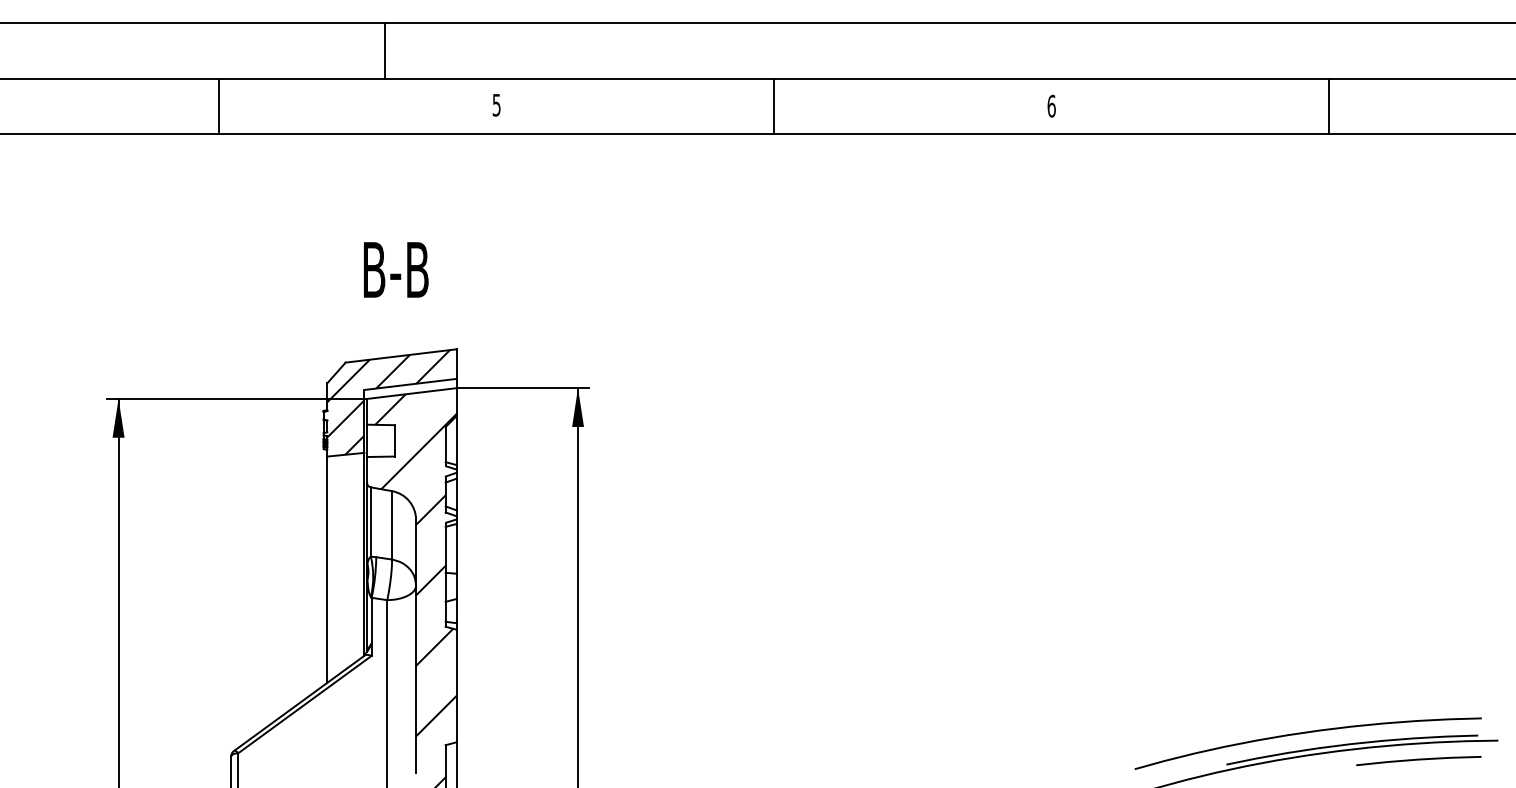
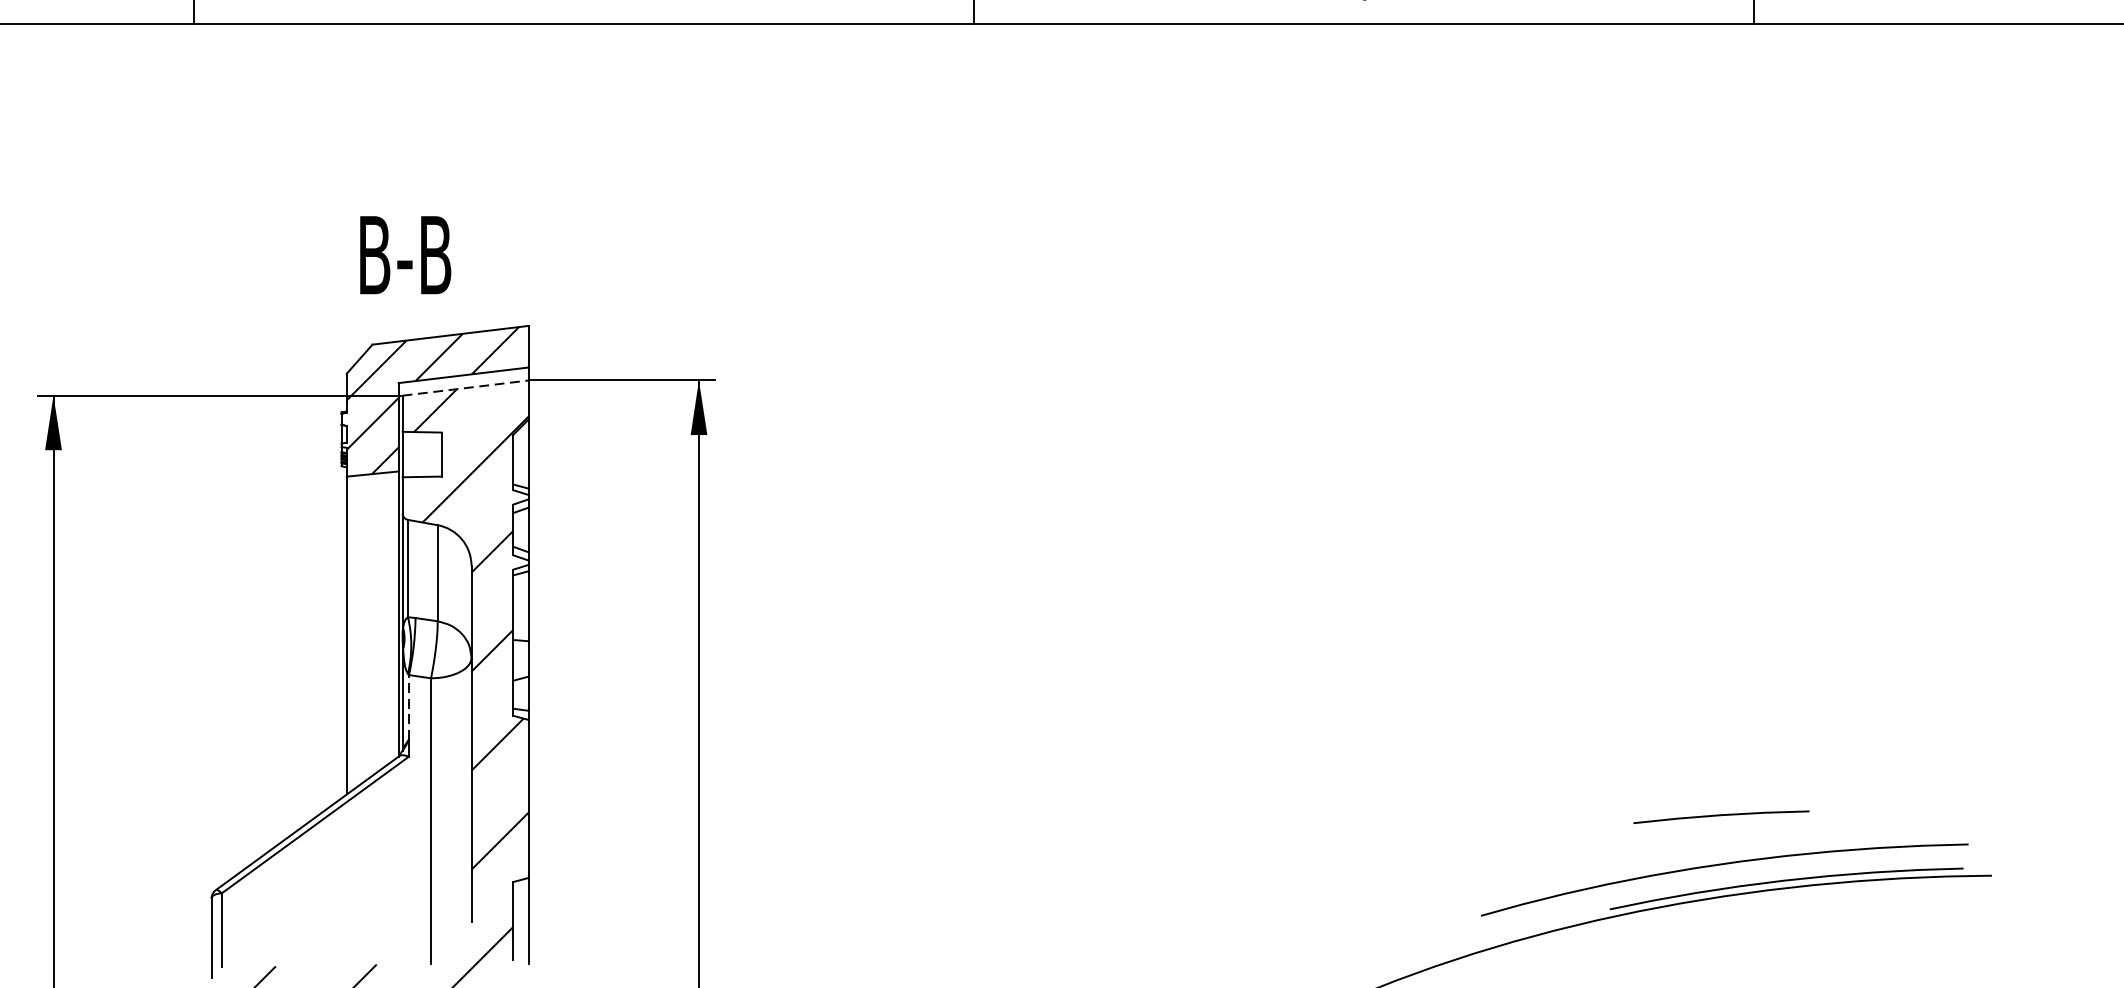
text: (396, 269) -> (406, 254), moved
line: (412, 393) -> (466, 388), solid -> dashed
line: (371, 620) -> (408, 706), solid -> dashed
line: (1418, 760) -> (1720, 816), moved

